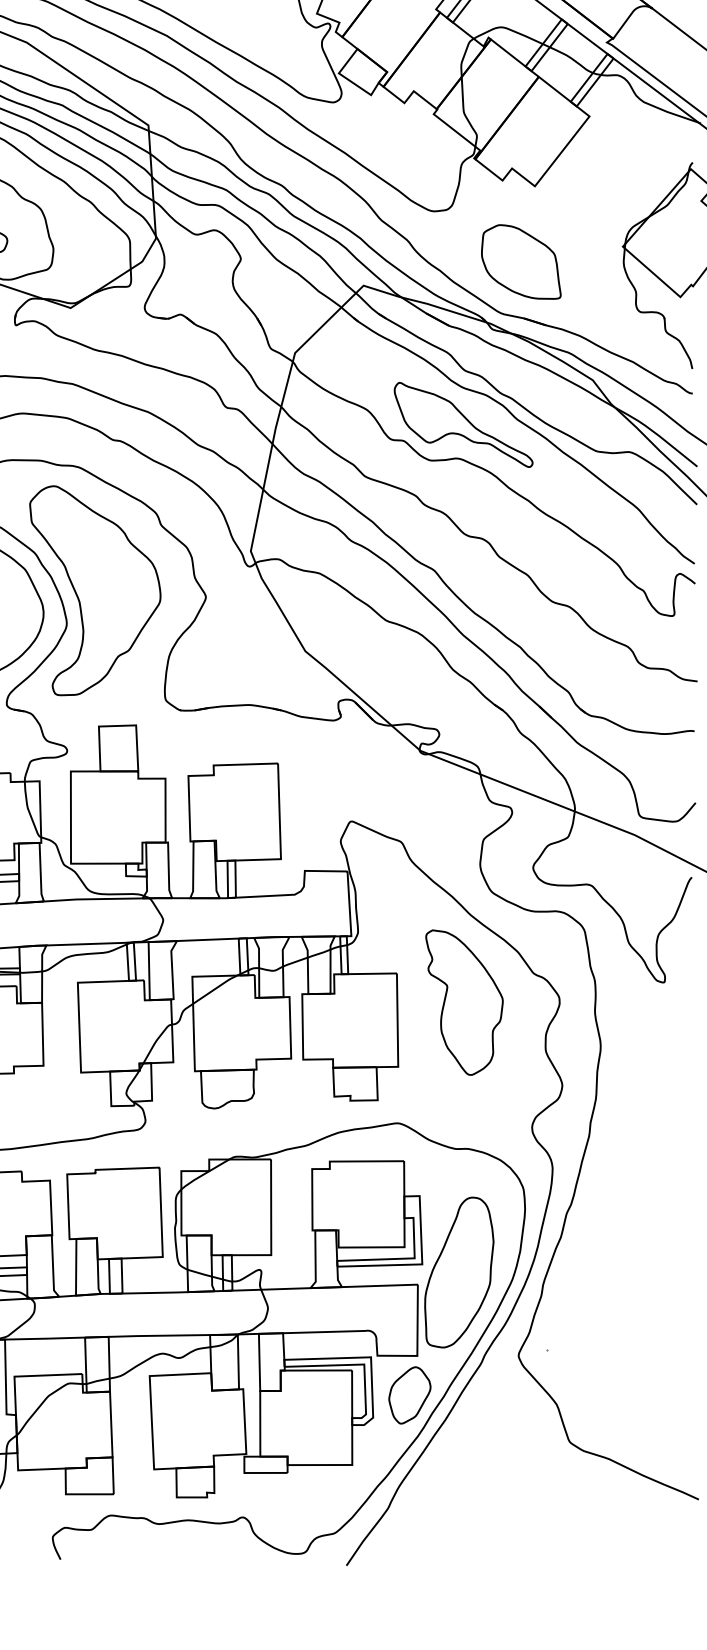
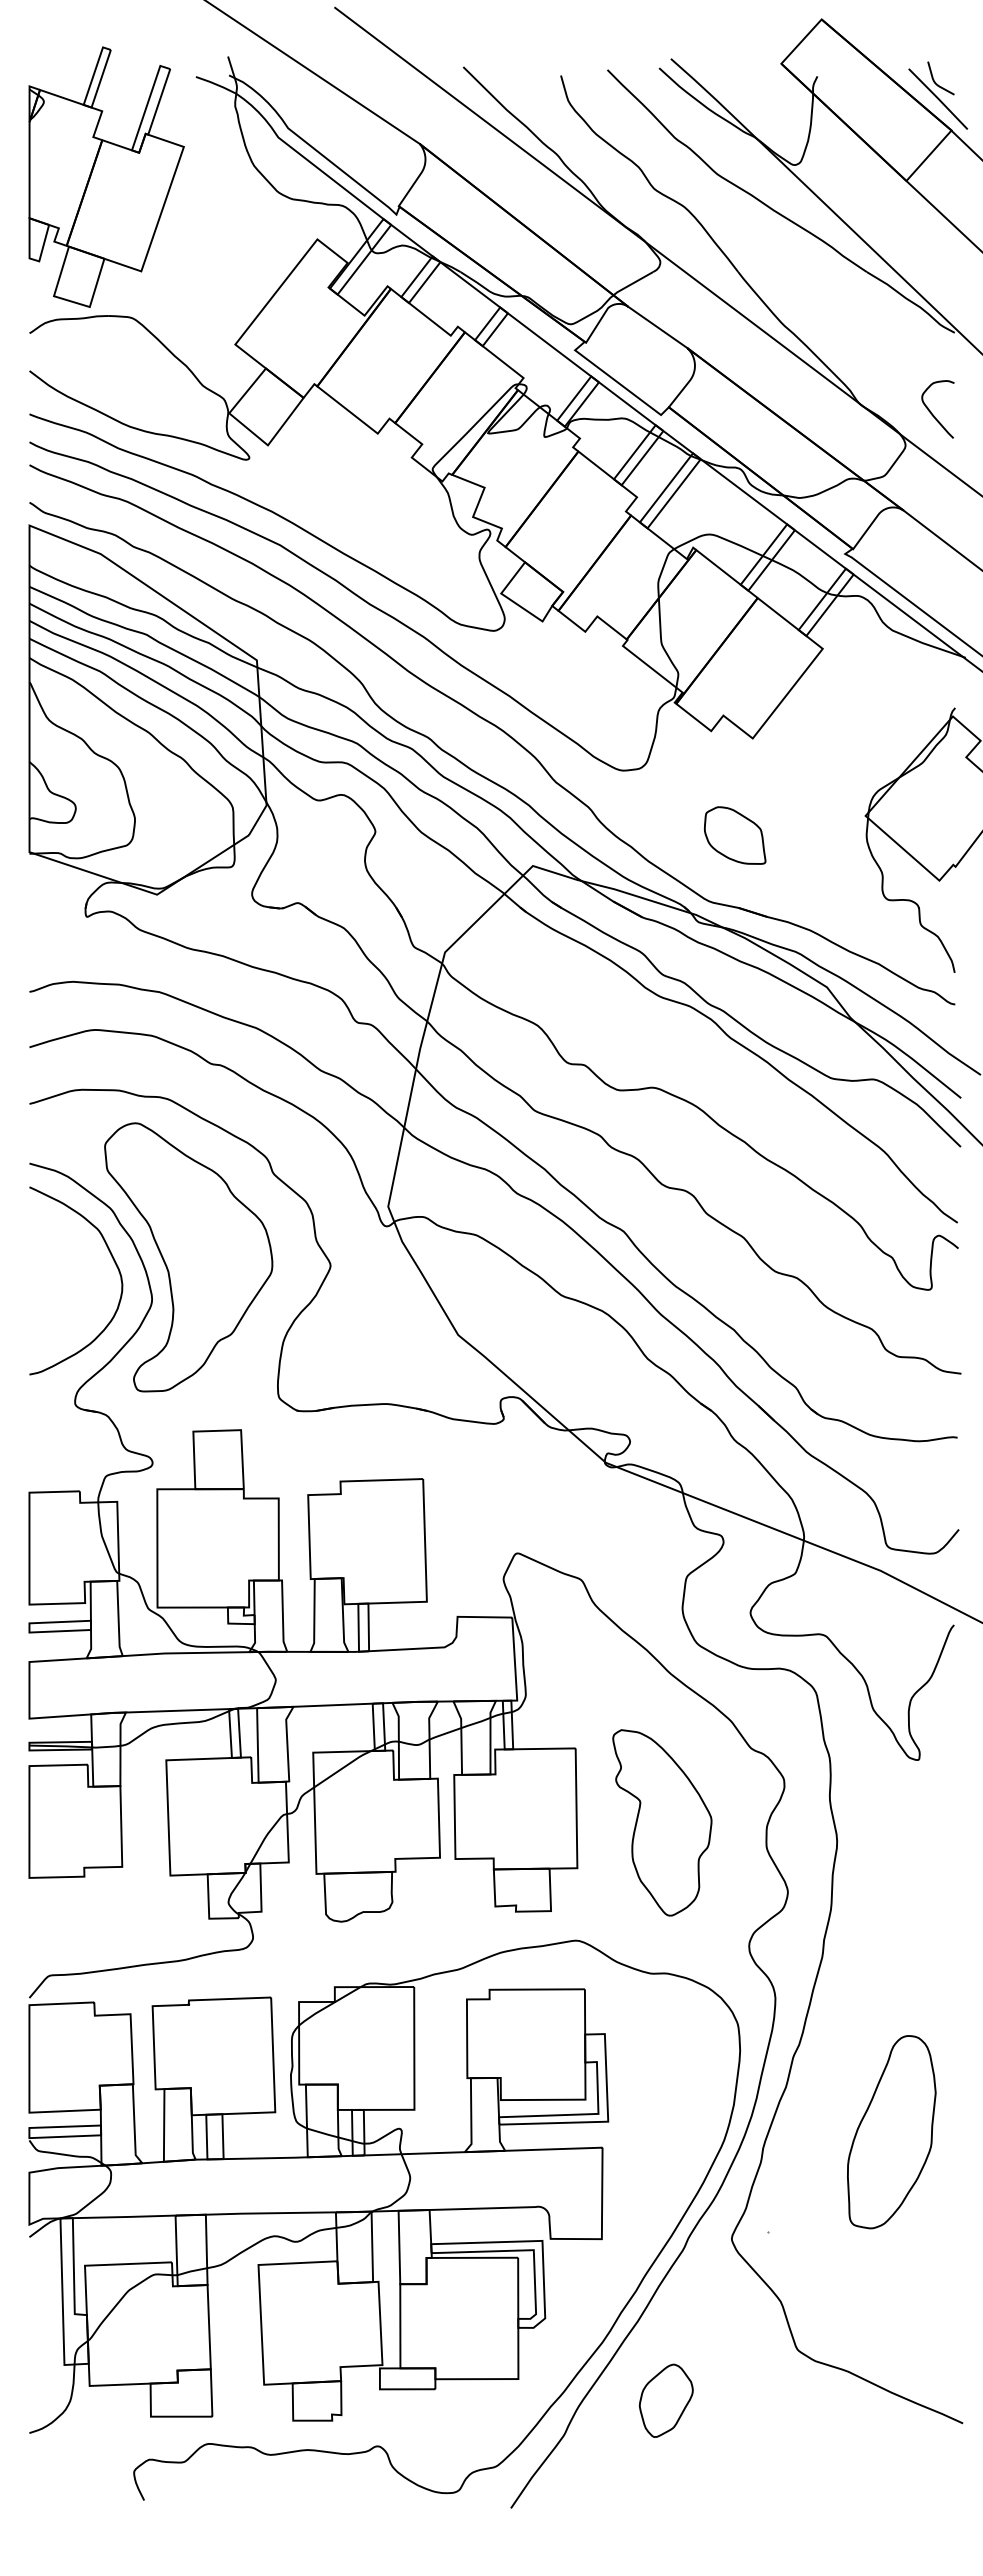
part: (520, 261) -> (734, 835), size x0.6
part: (463, 424) -> (661, 1044), removed
part: (464, 1002) -> (662, 1822), moved
part: (459, 1272) -> (891, 2132), moved
part: (409, 1395) -> (665, 2400), moved

